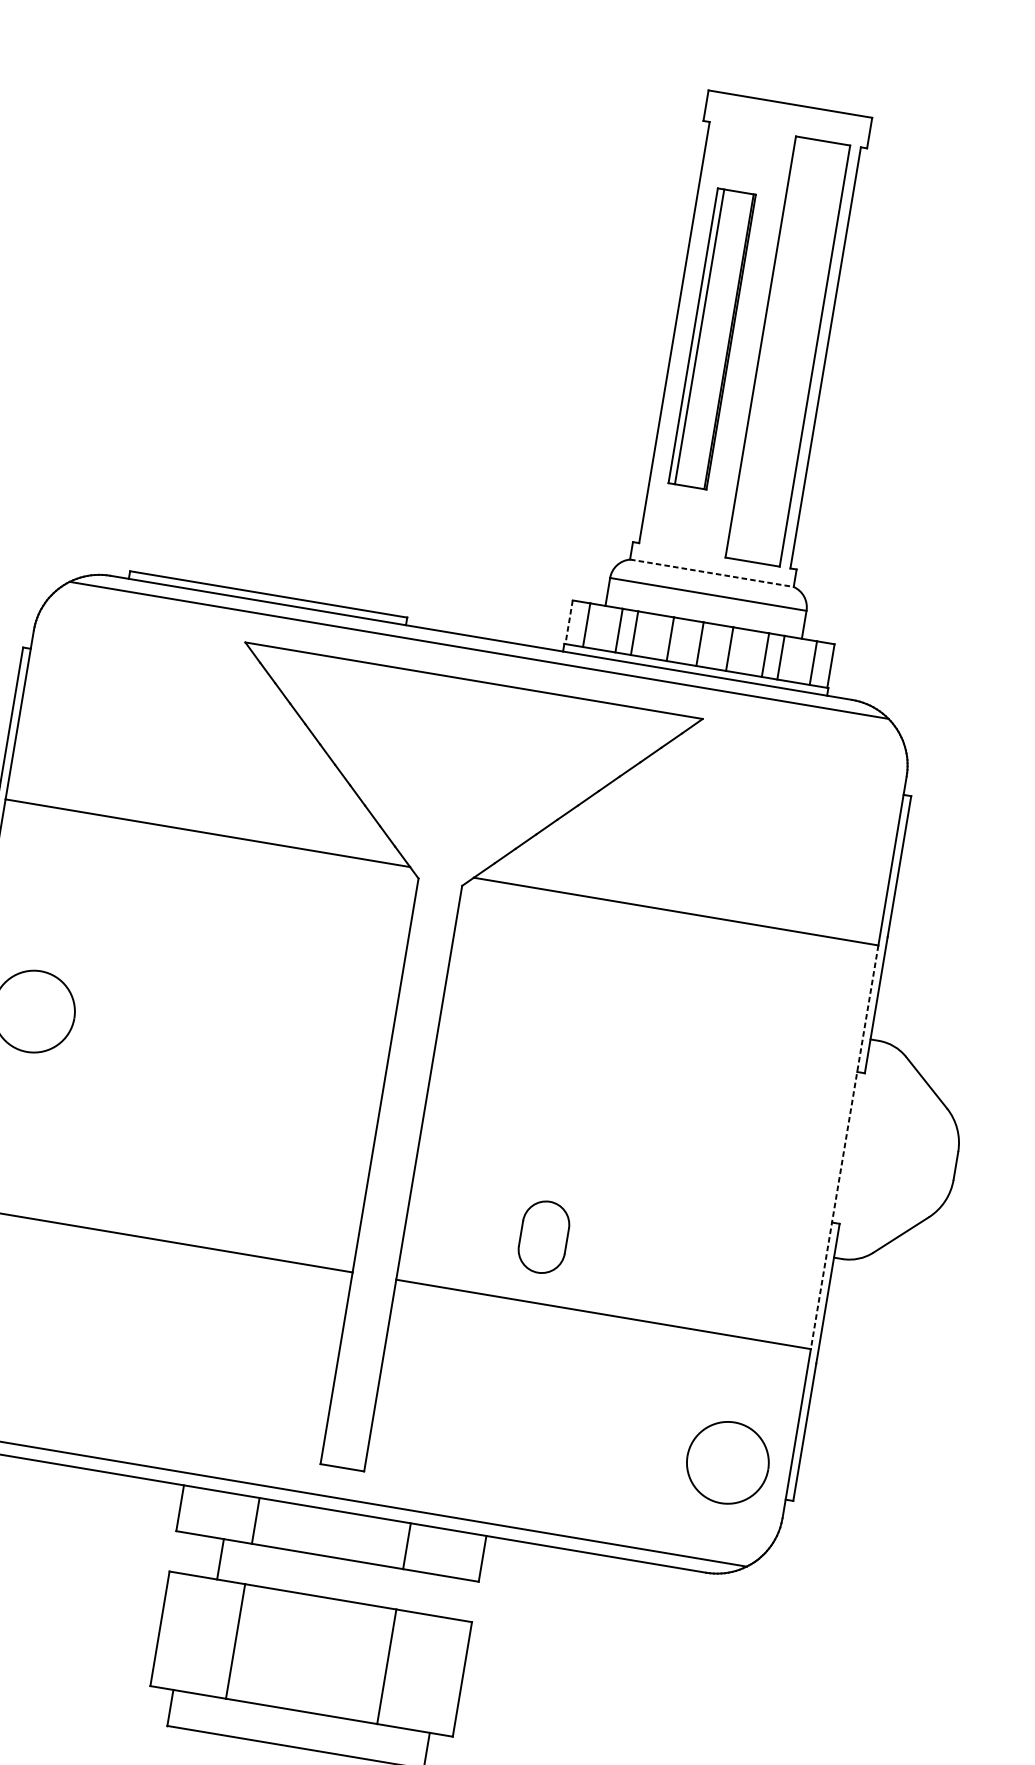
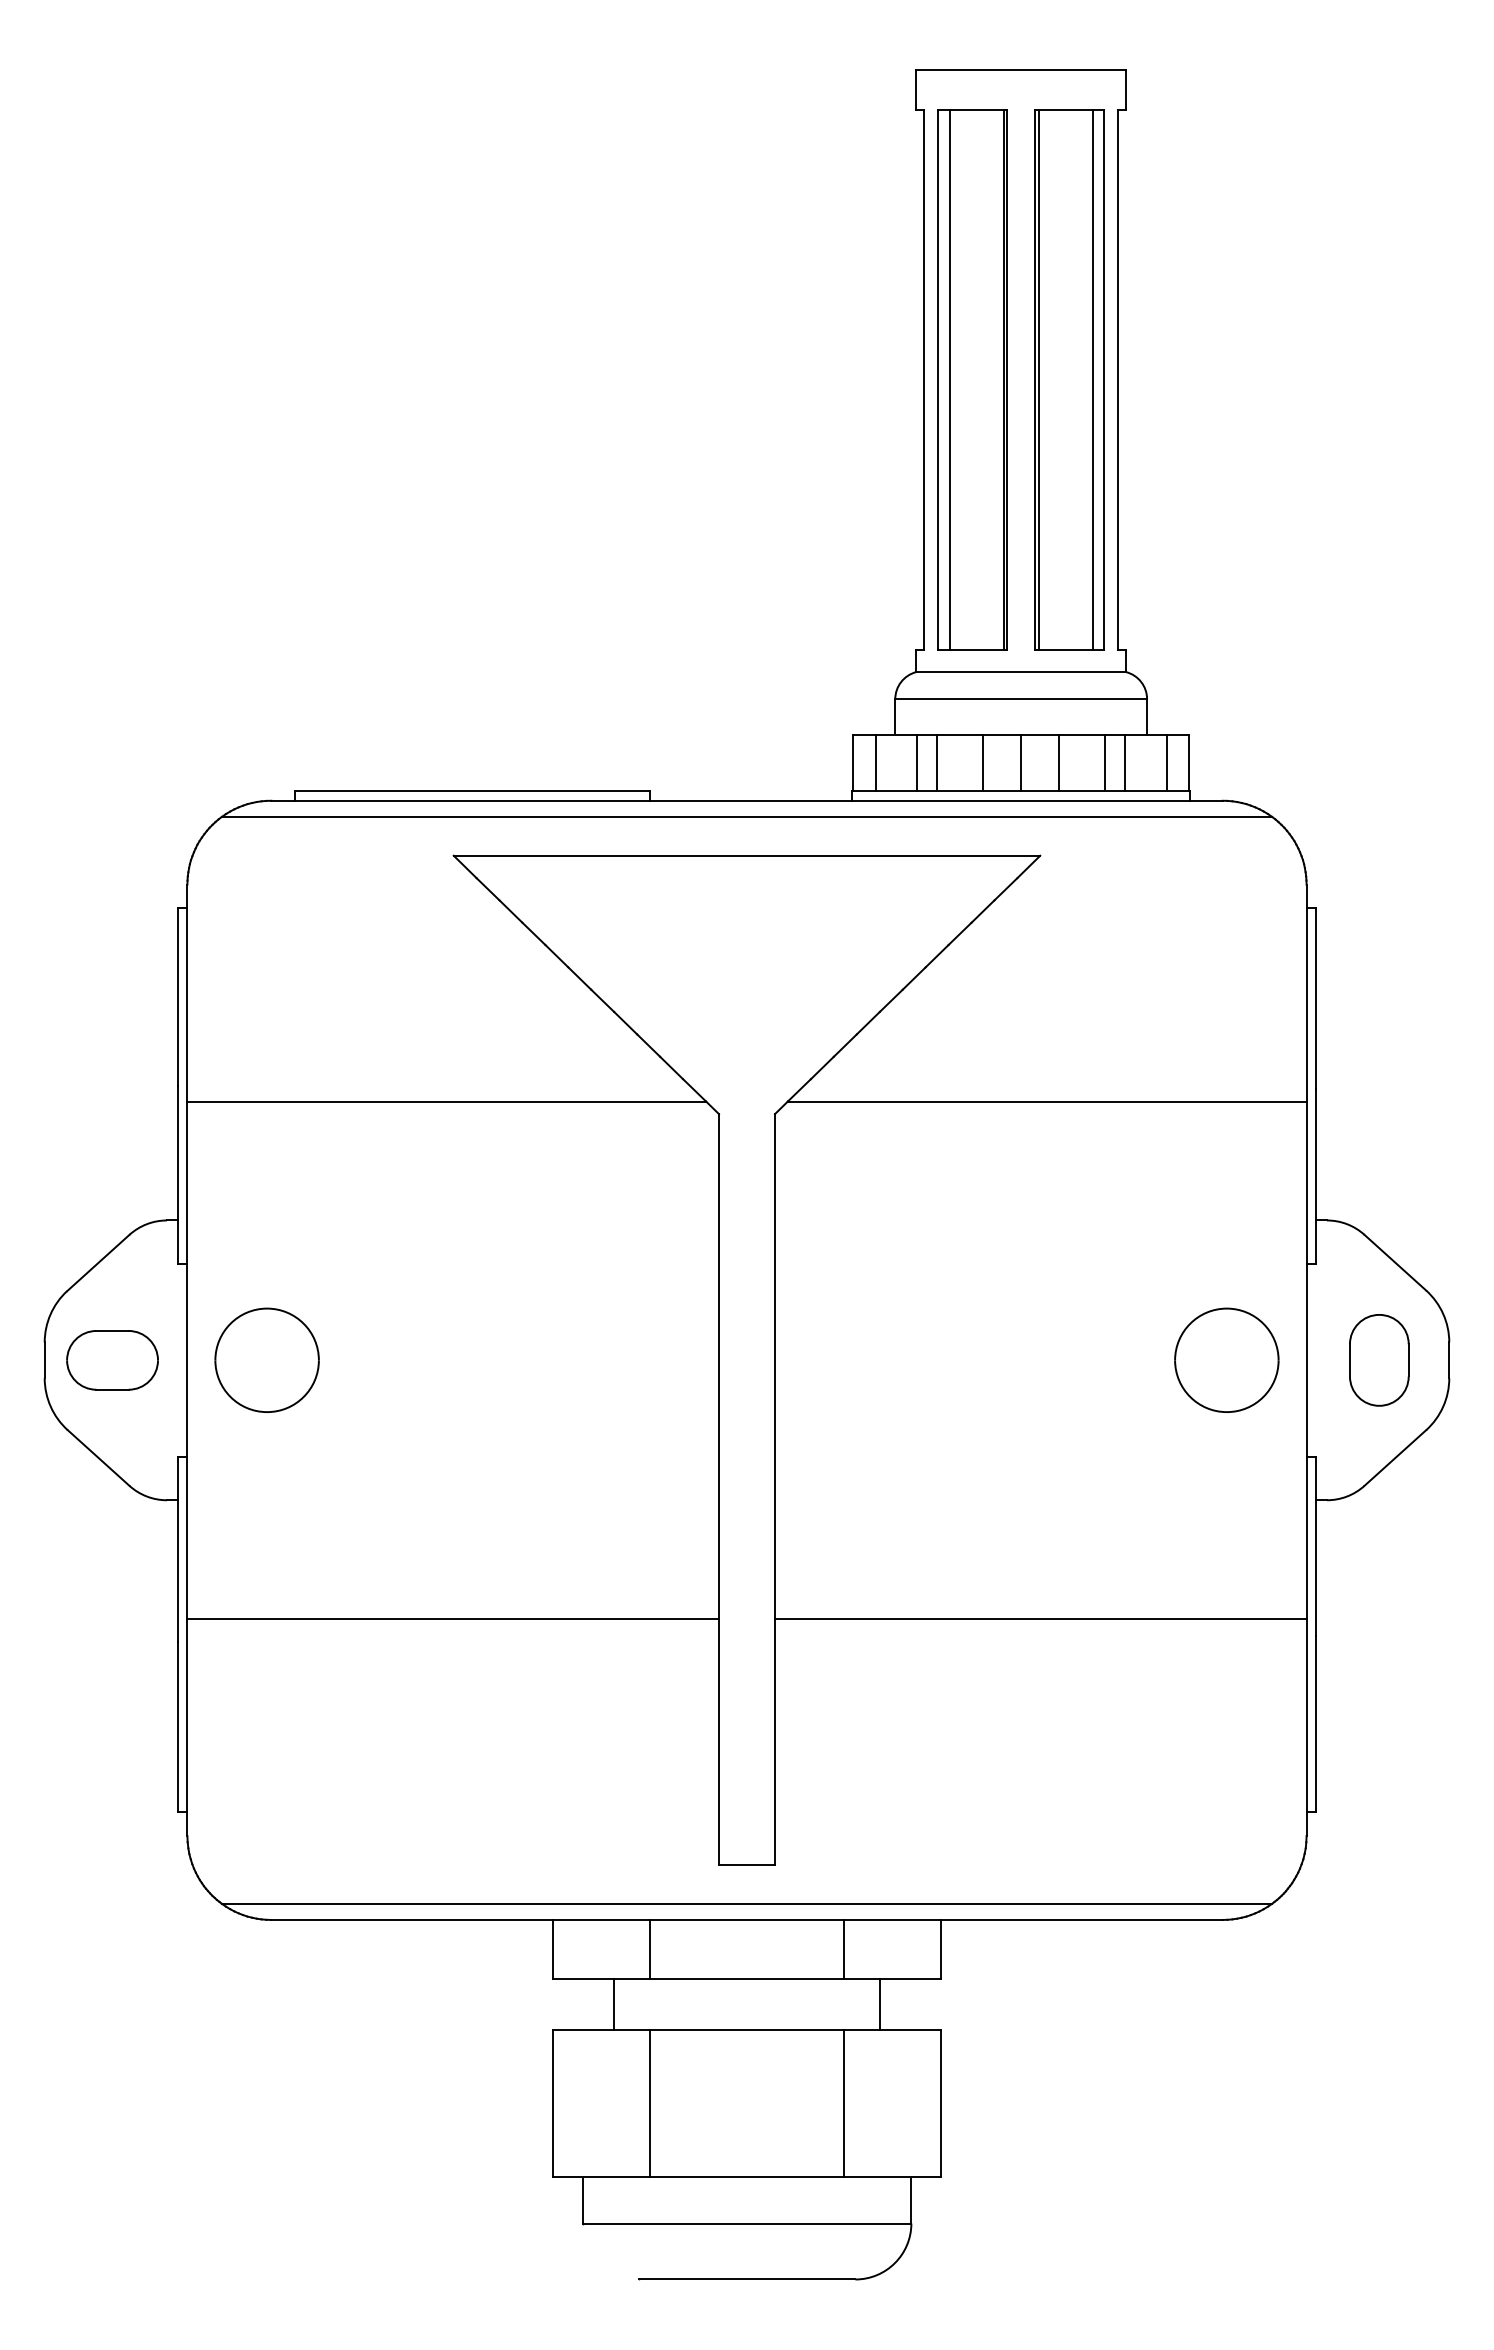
part: (712, 338) -> (972, 379), size x1.43
line: (763, 347) -> (1038, 379), added
line: (805, 354) -> (1092, 379), added
line: (712, 573) -> (1021, 672), dashed -> solid
line: (569, 621) -> (853, 762), dashed -> solid
line: (844, 1147) -> (1306, 1360), dashed -> solid
part: (544, 1237) -> (1379, 1360), moved
part: (727, 1462) -> (1226, 1359), moved
line: (427, 1593) -> (879, 2004), added

